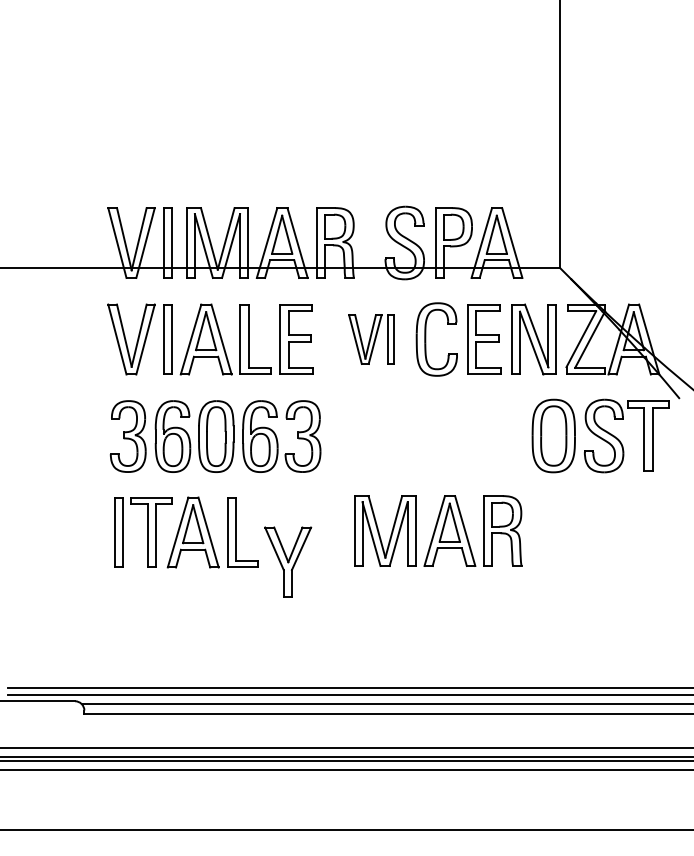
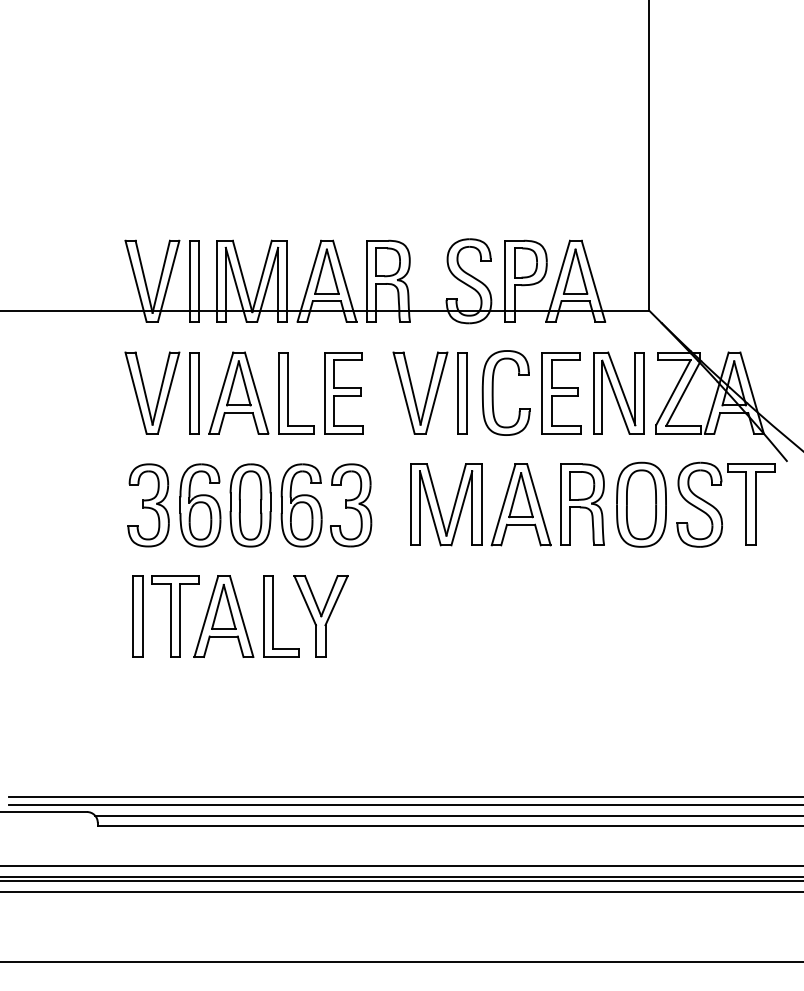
part: (370, 339) -> (429, 392), size x1.43
part: (438, 530) -> (507, 504), moved
part: (288, 561) -> (321, 615), moved

